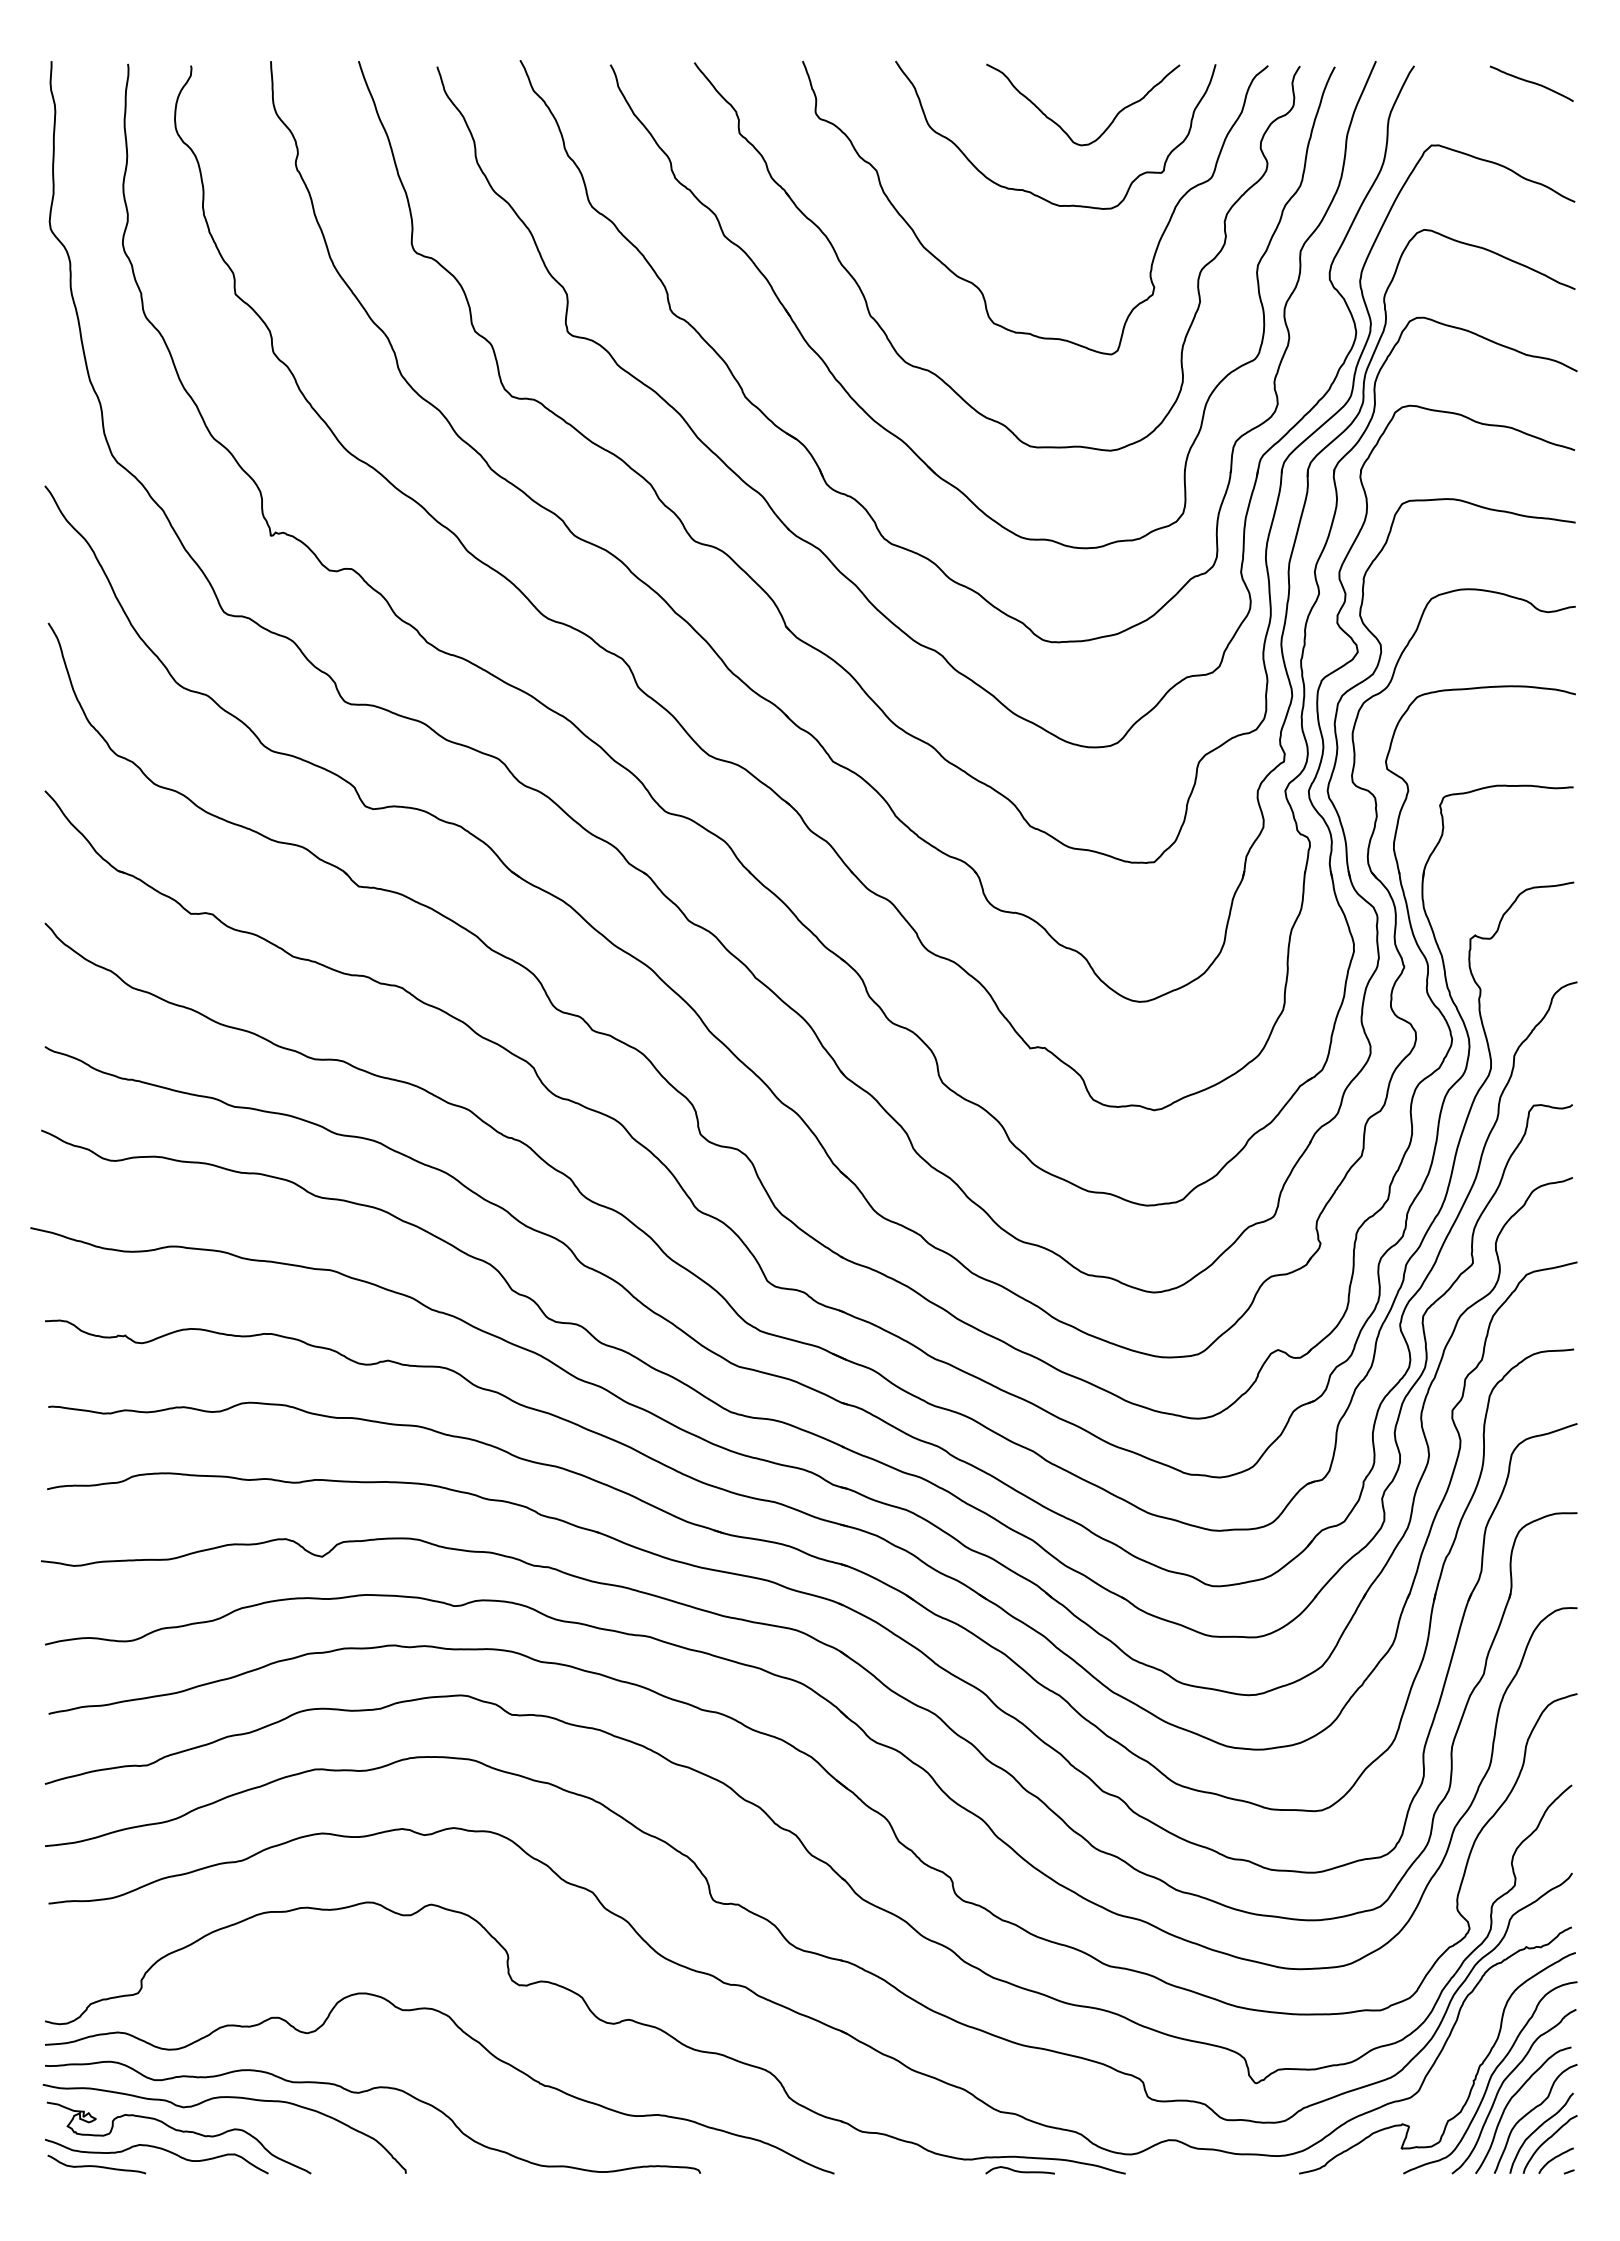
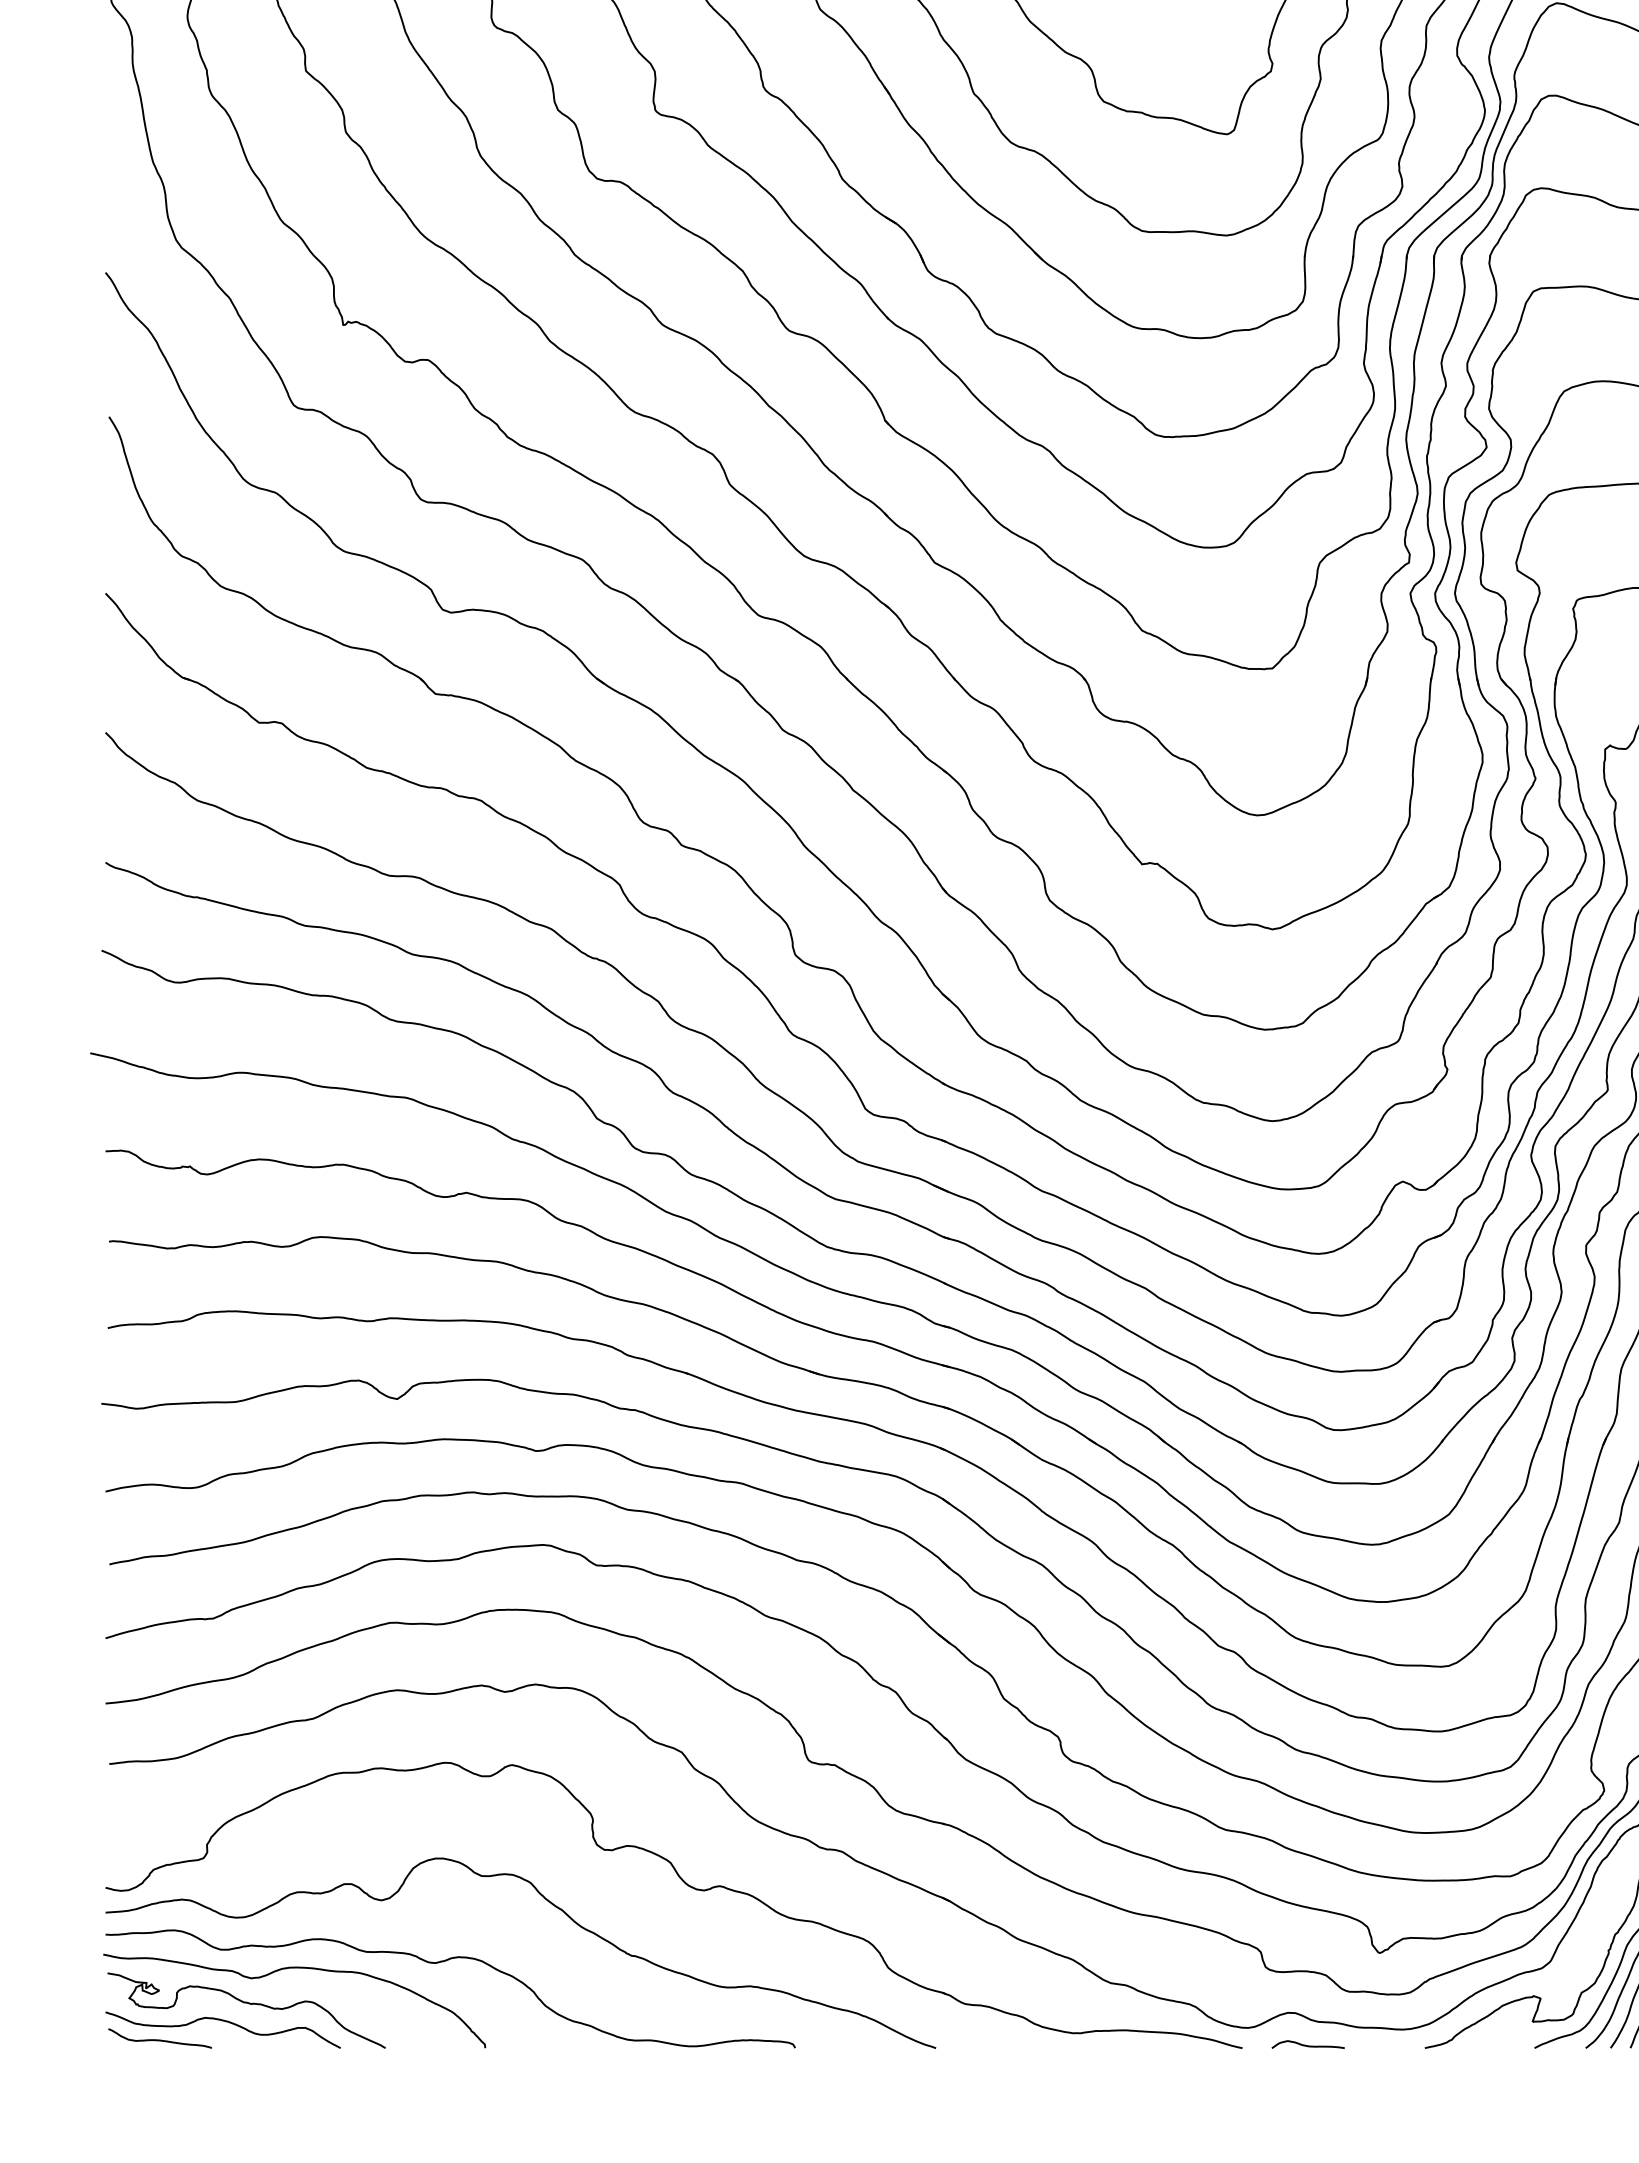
curve: (1019, 2170) -> (1307, 2044), moved

